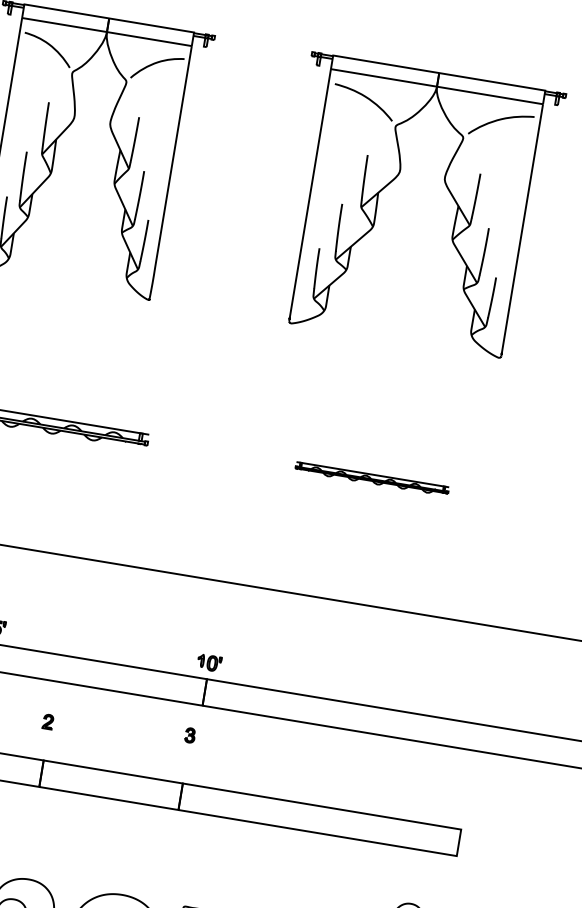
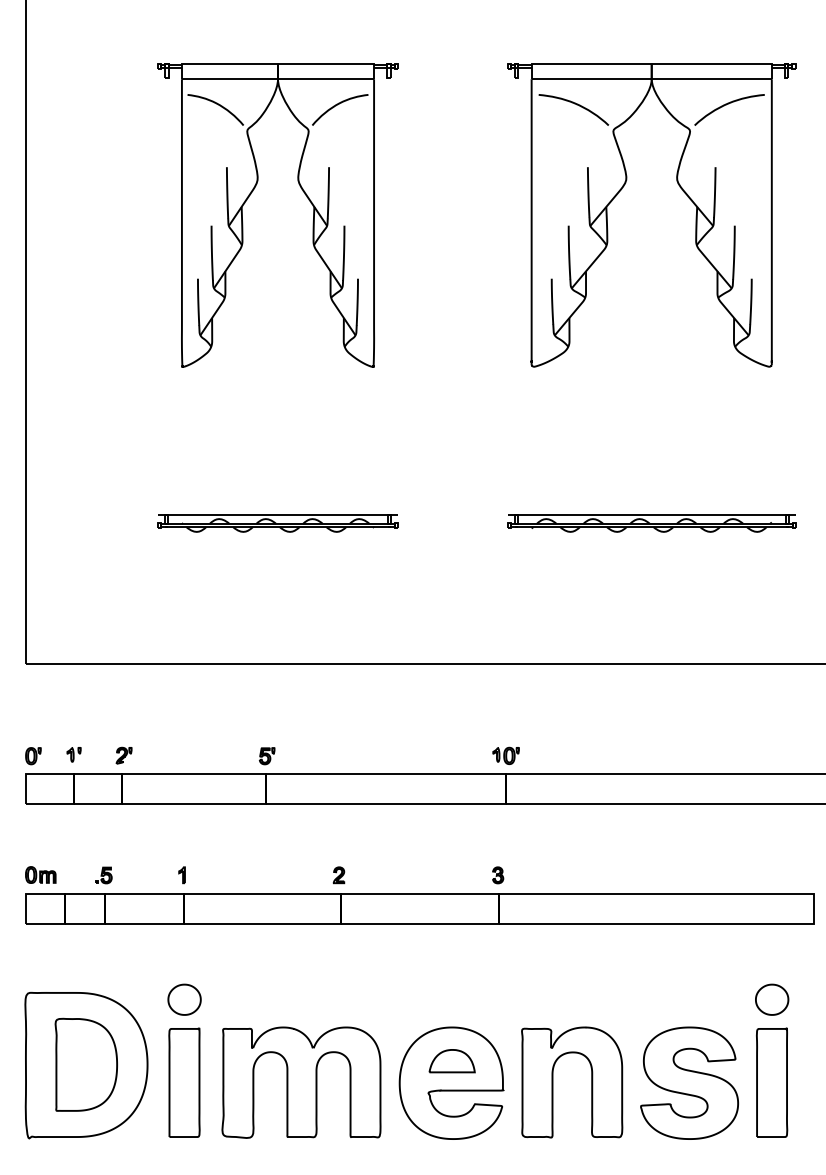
part: (371, 478) -> (651, 523), size x1.67
part: (47, 721) -> (338, 875), moved
part: (190, 735) -> (498, 875), moved

